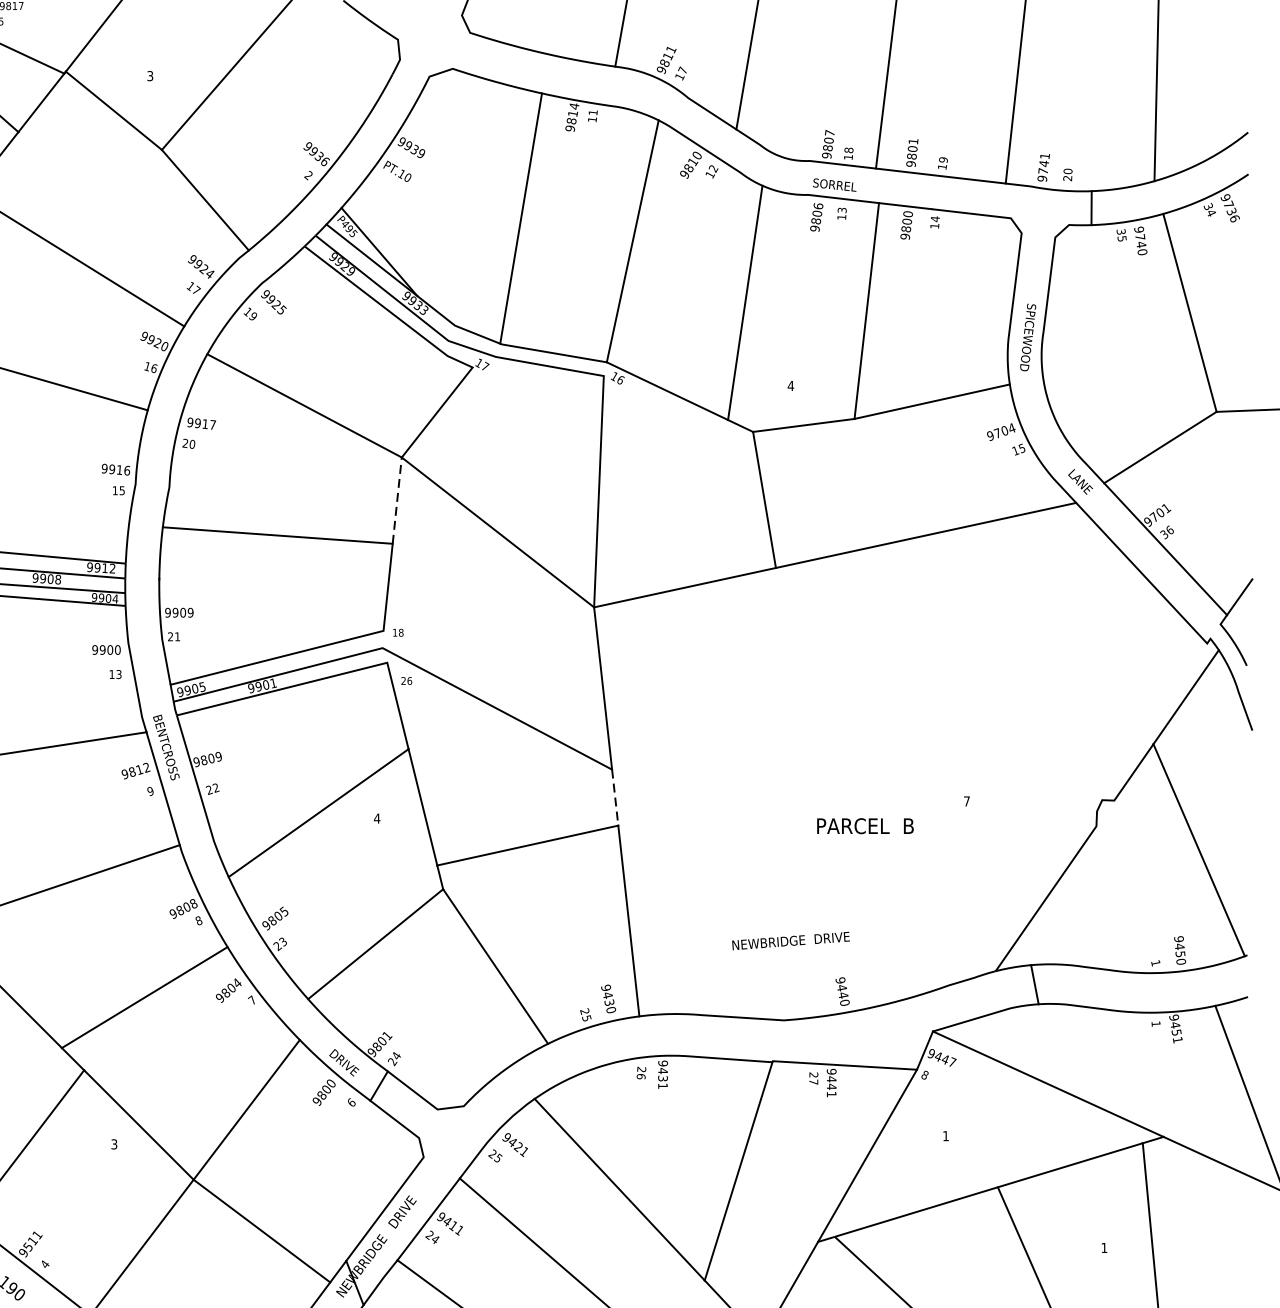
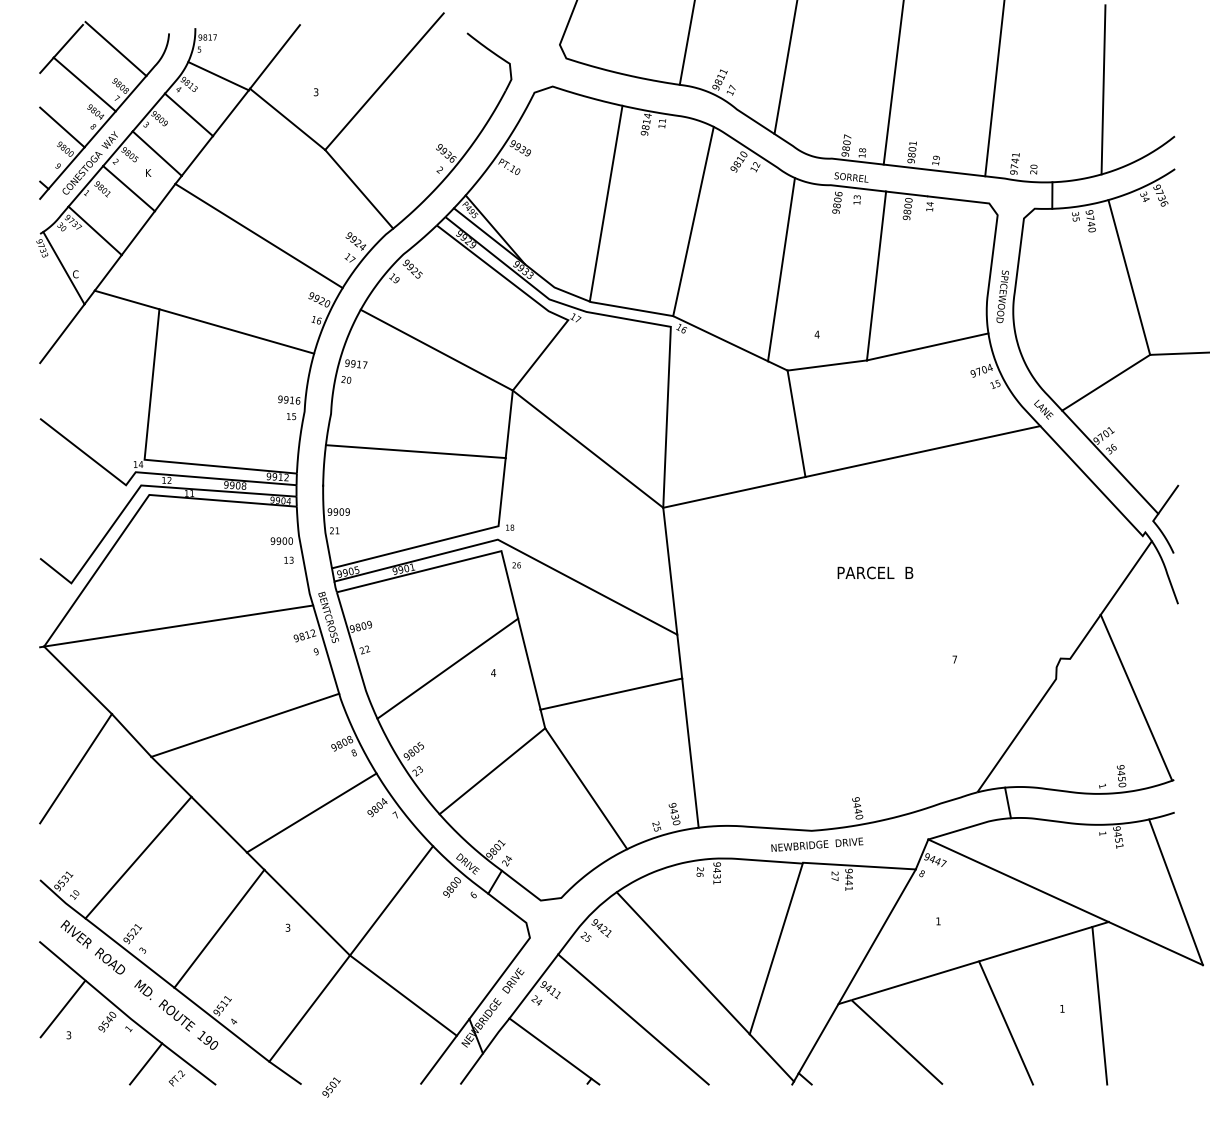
line: (397, 500) -> (509, 424), dashed -> solid
line: (614, 798) -> (679, 657), dashed -> solid
text: (865, 825) -> (875, 572), moved
text: (791, 940) -> (817, 844), moved

